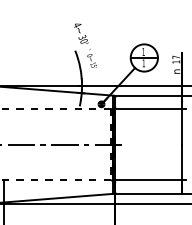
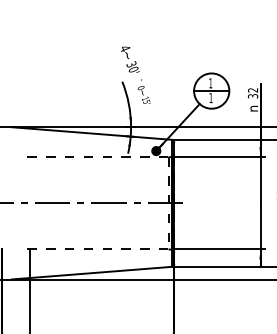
text: (175, 59) -> (252, 93), 17 -> 32

